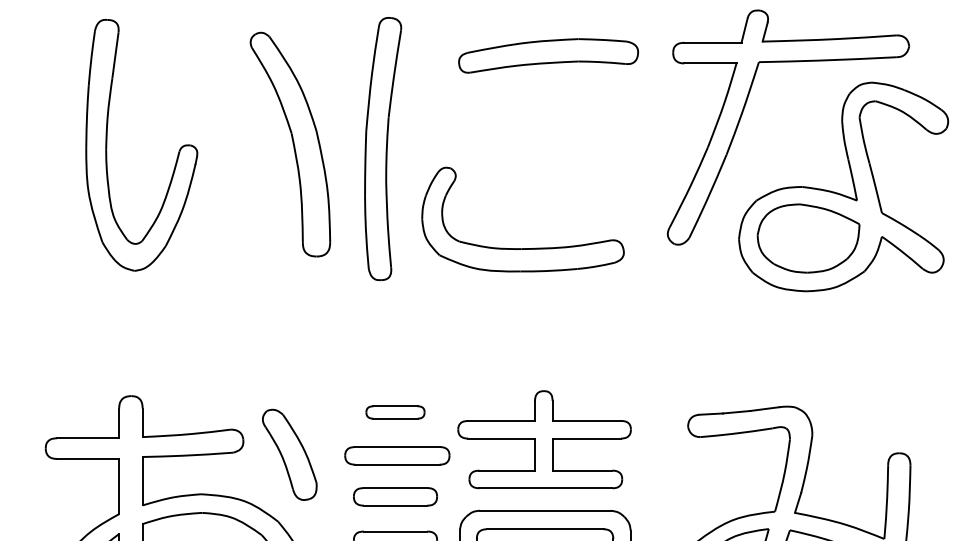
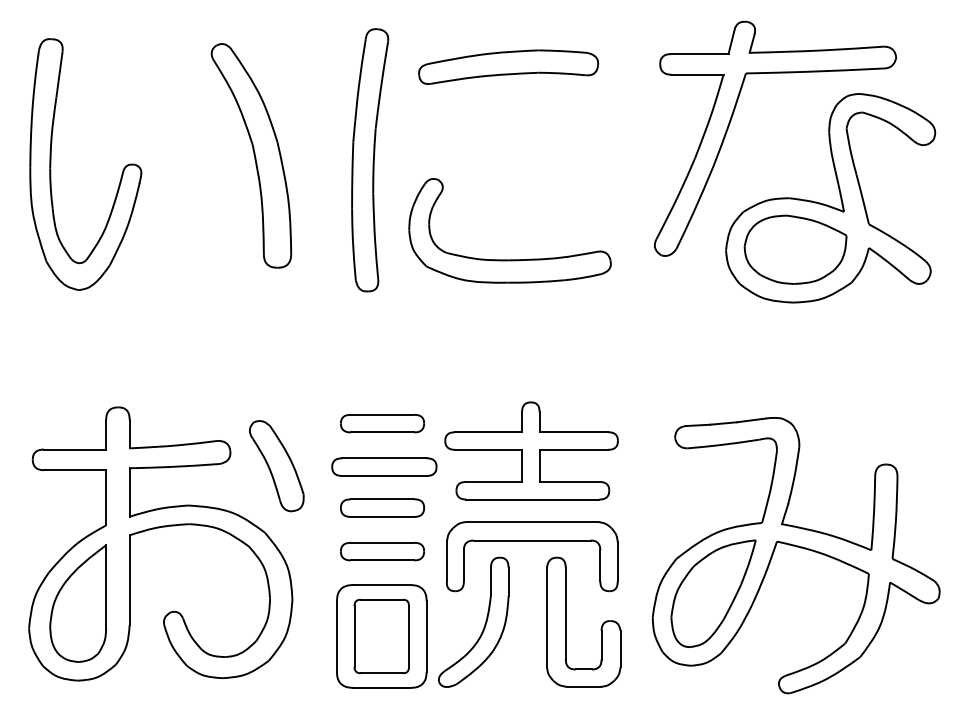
part: (548, 55) -> (508, 66), moved
part: (290, 144) -> (251, 155), moved
part: (107, 145) -> (51, 164), moved
part: (395, 412) -> (382, 423), size x1.43

